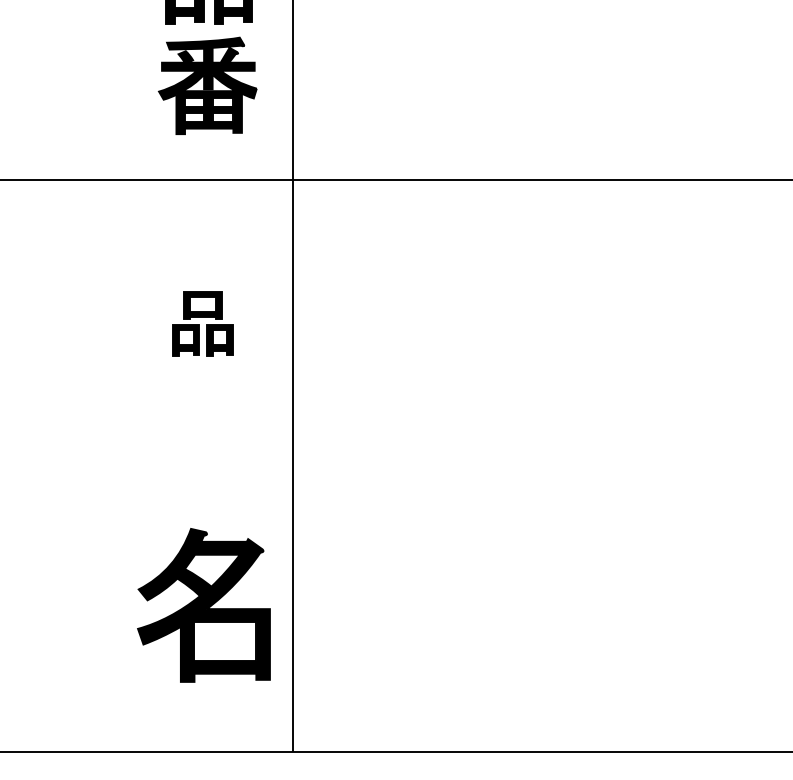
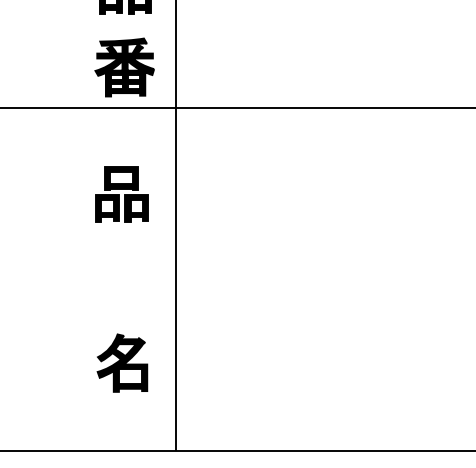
part: (207, 85) -> (124, 67), moved
part: (202, 324) -> (121, 194), size x1.43
part: (204, 604) -> (122, 362), size x0.62

